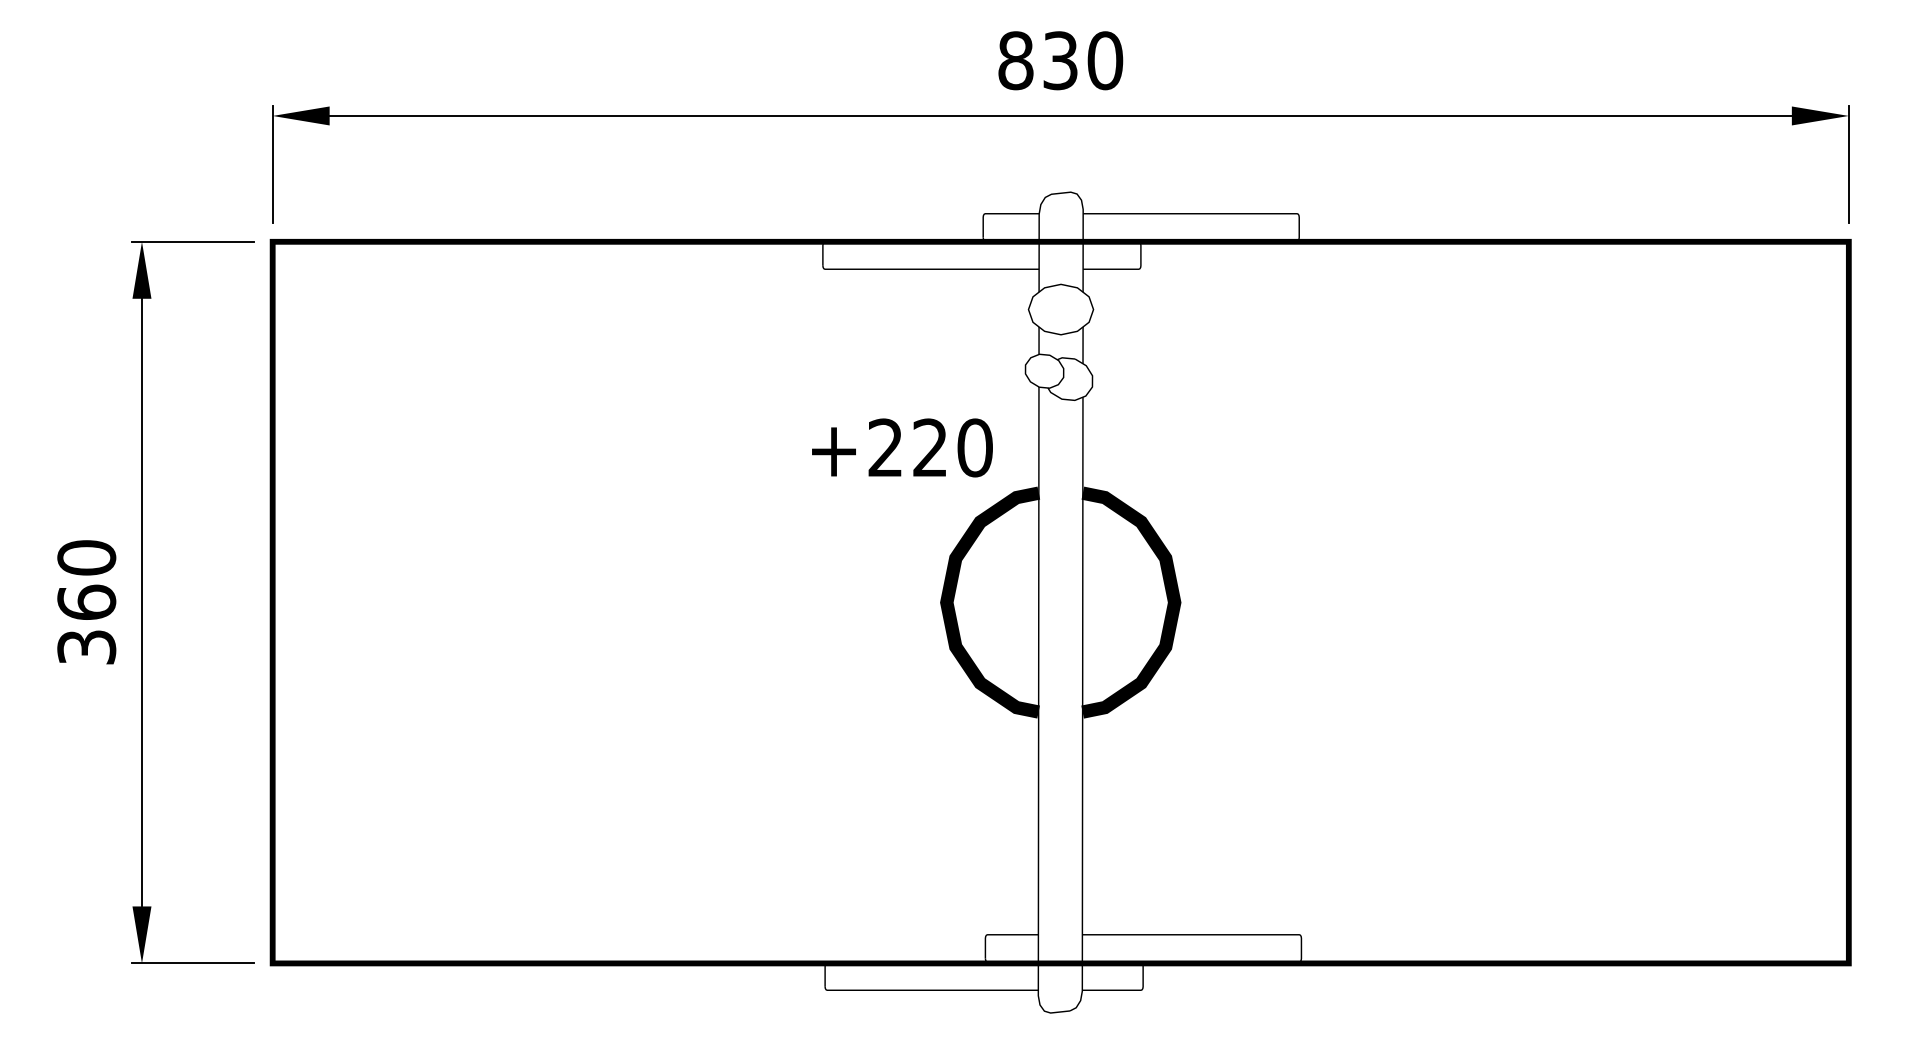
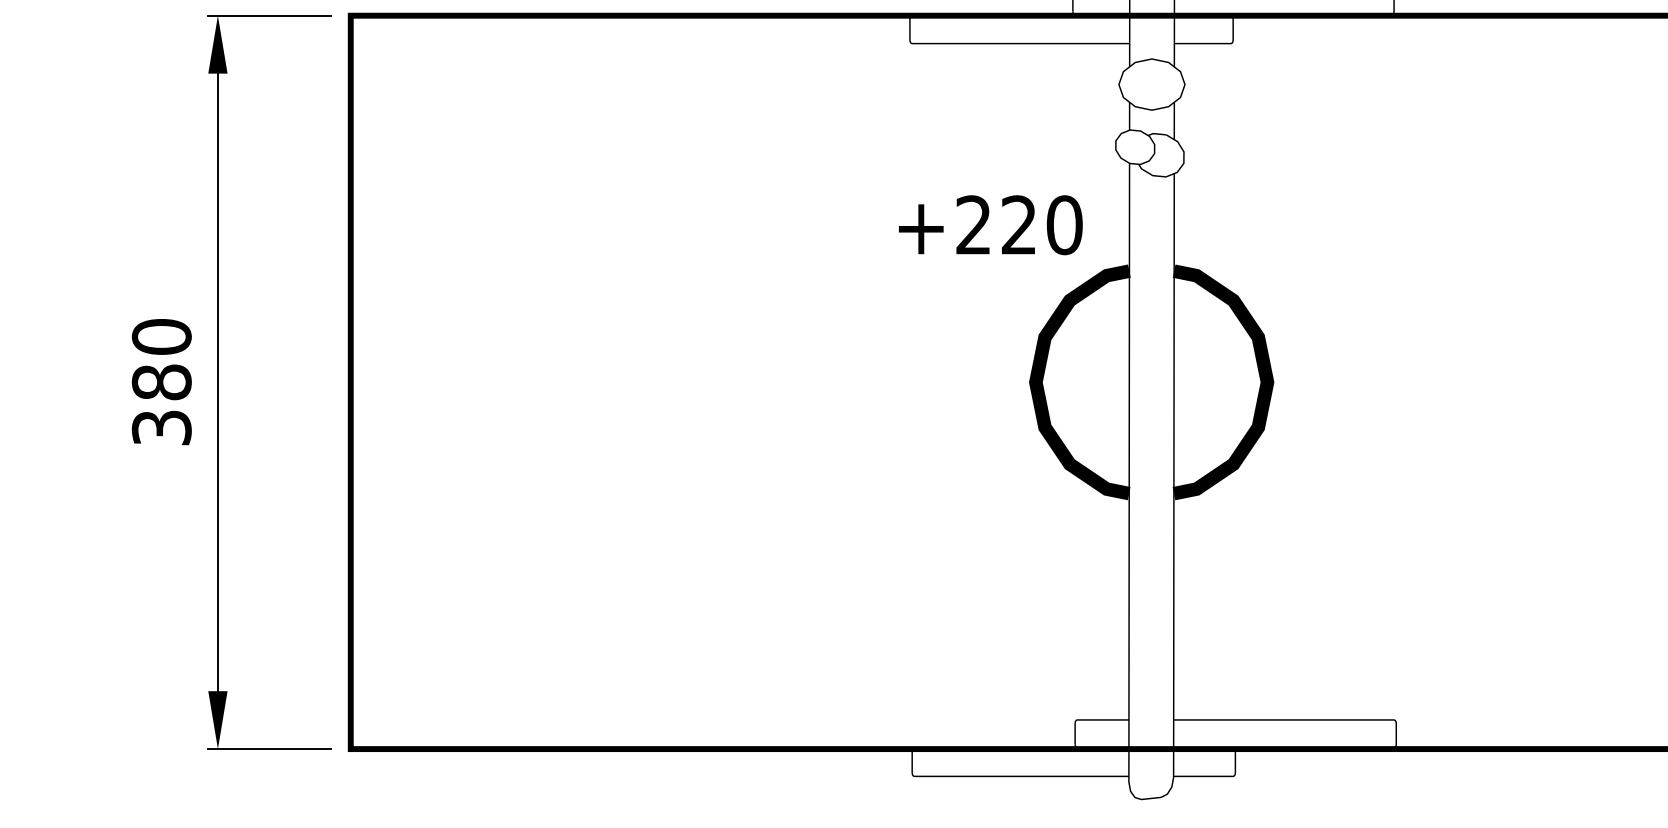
text: (86, 602) -> (161, 382), 360 -> 380

